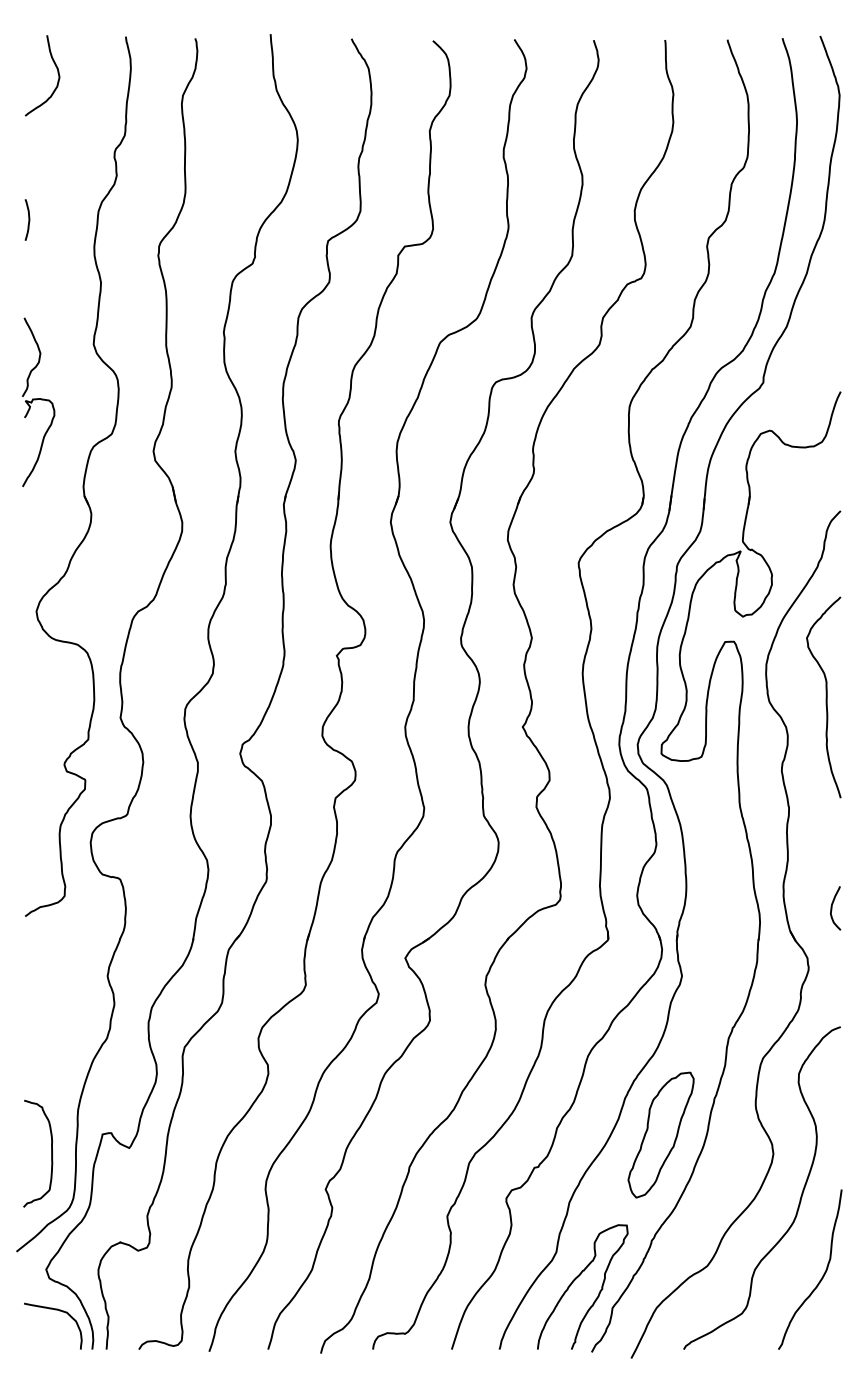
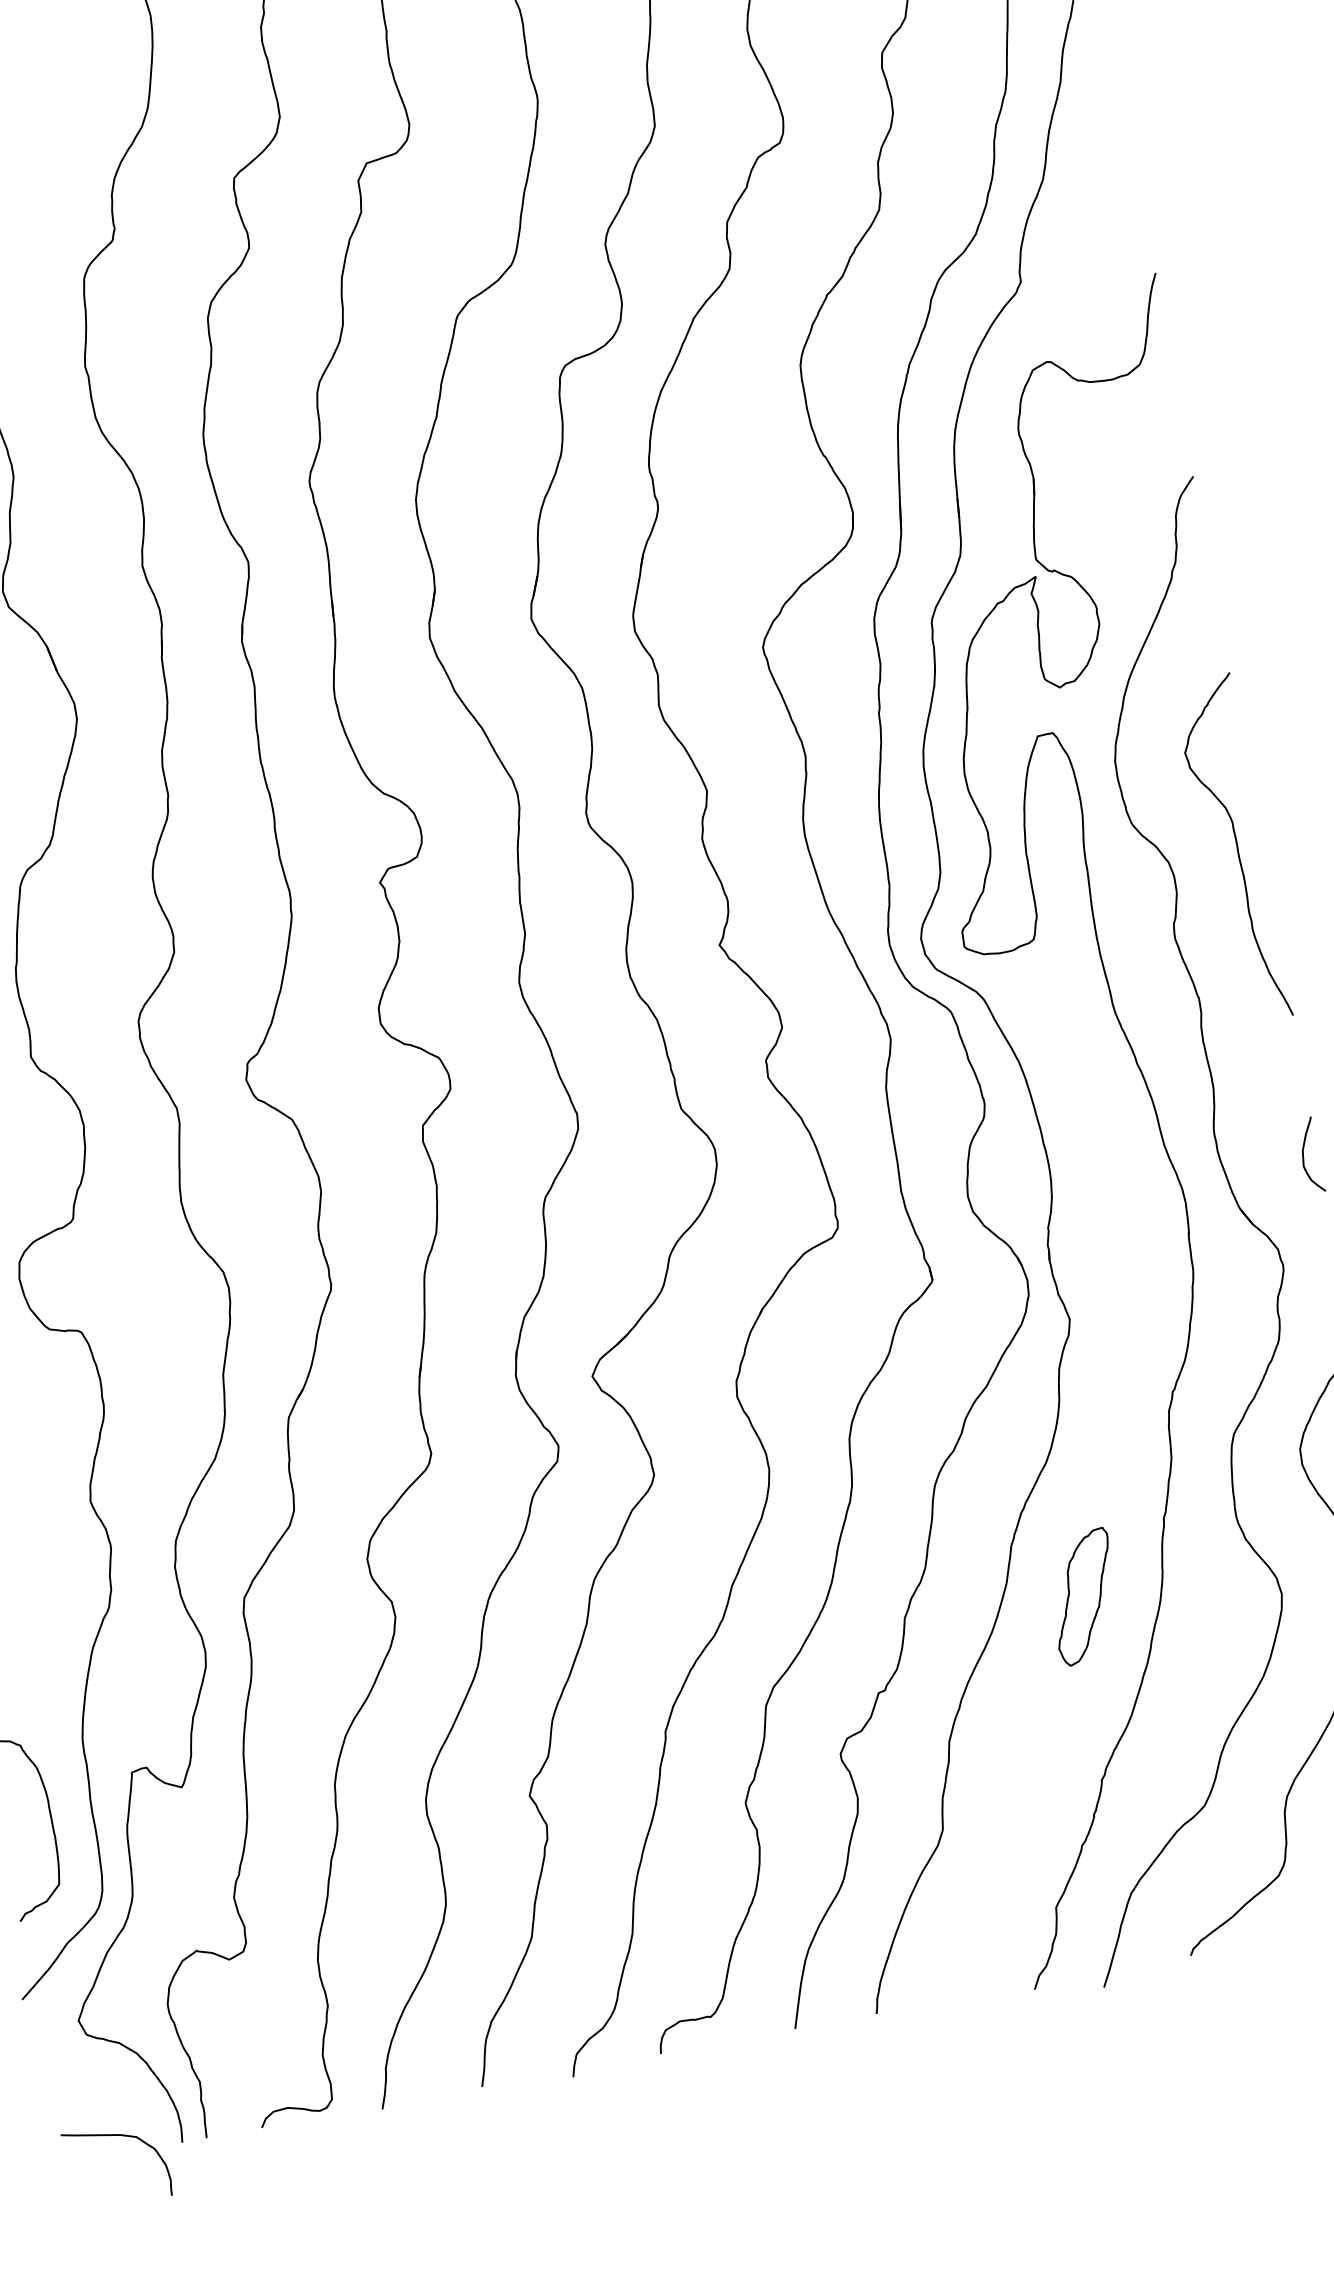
curve: (825, 697) -> (1235, 848), moved
part: (660, 1134) -> (1083, 1596), size x0.6
curve: (576, 1279) -> (985, 1870), removed
curve: (55, 1310) -> (116, 2137), moved

